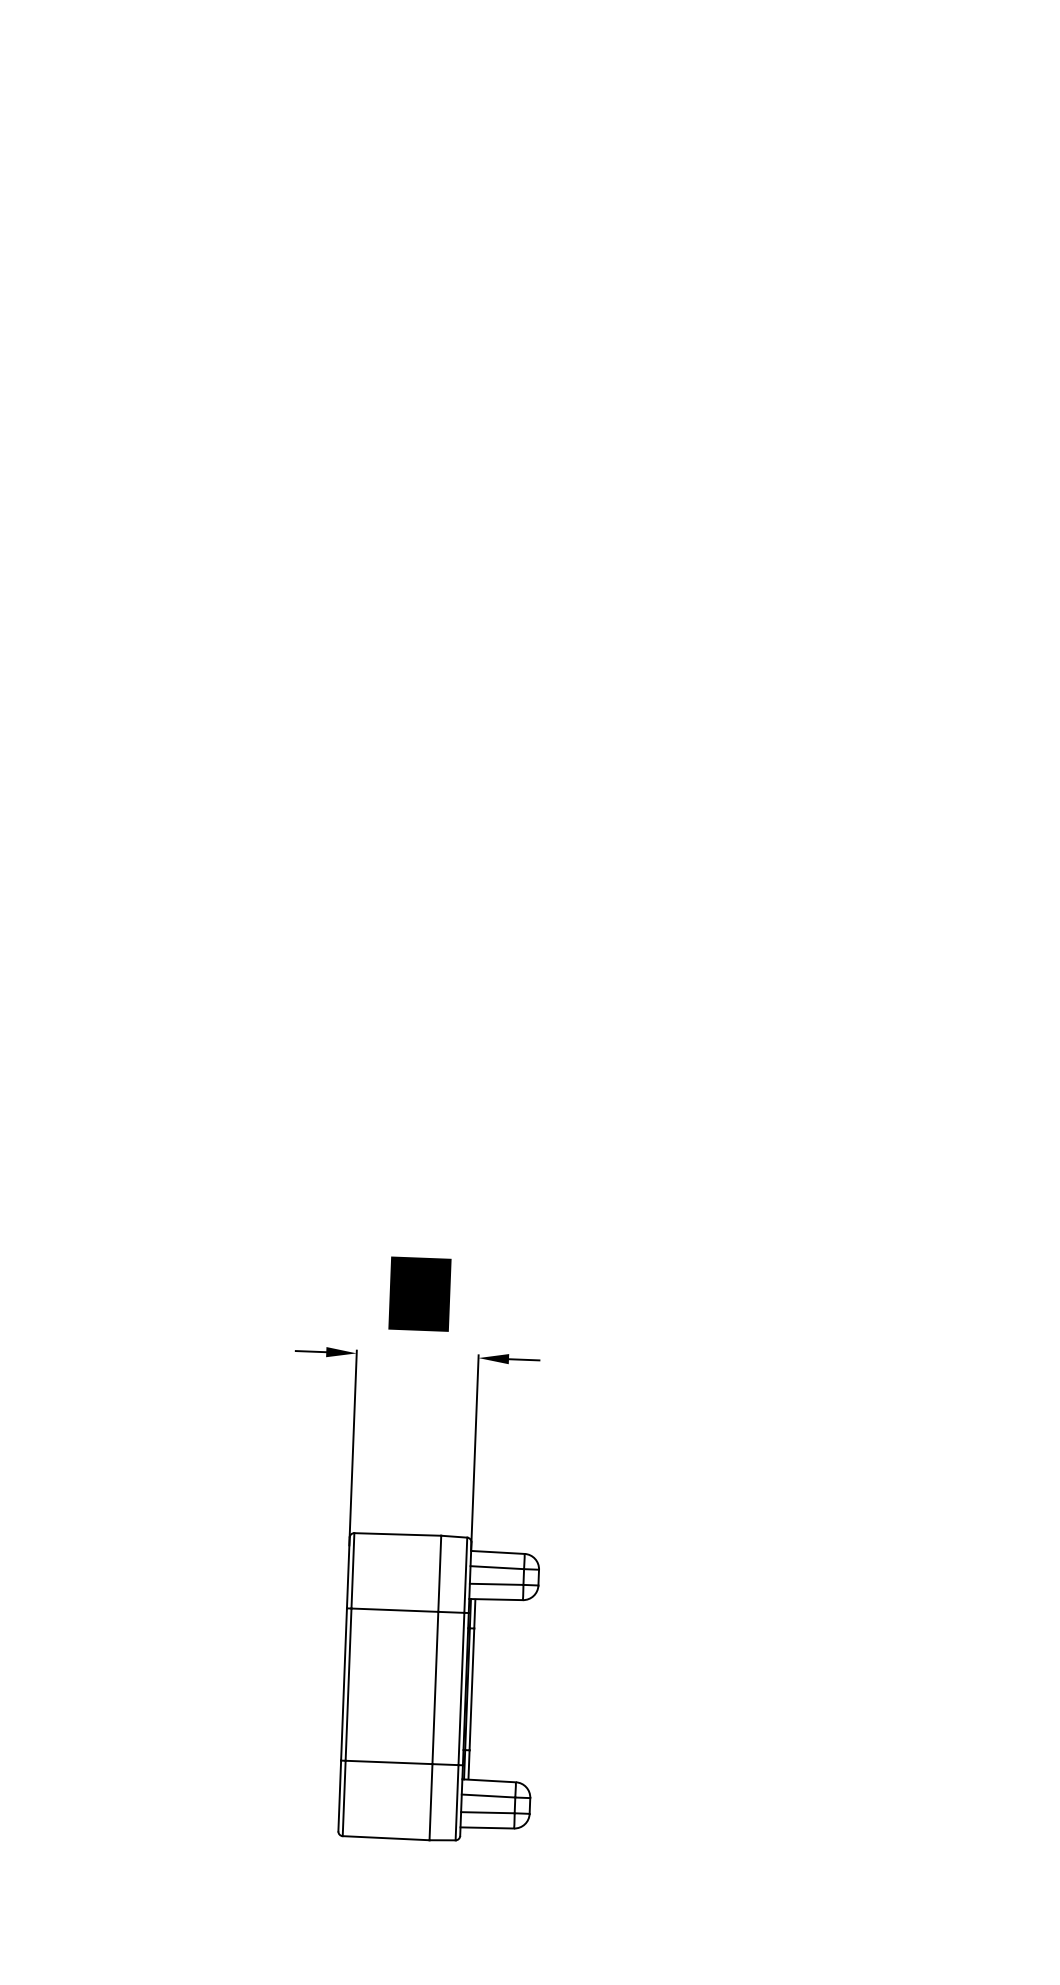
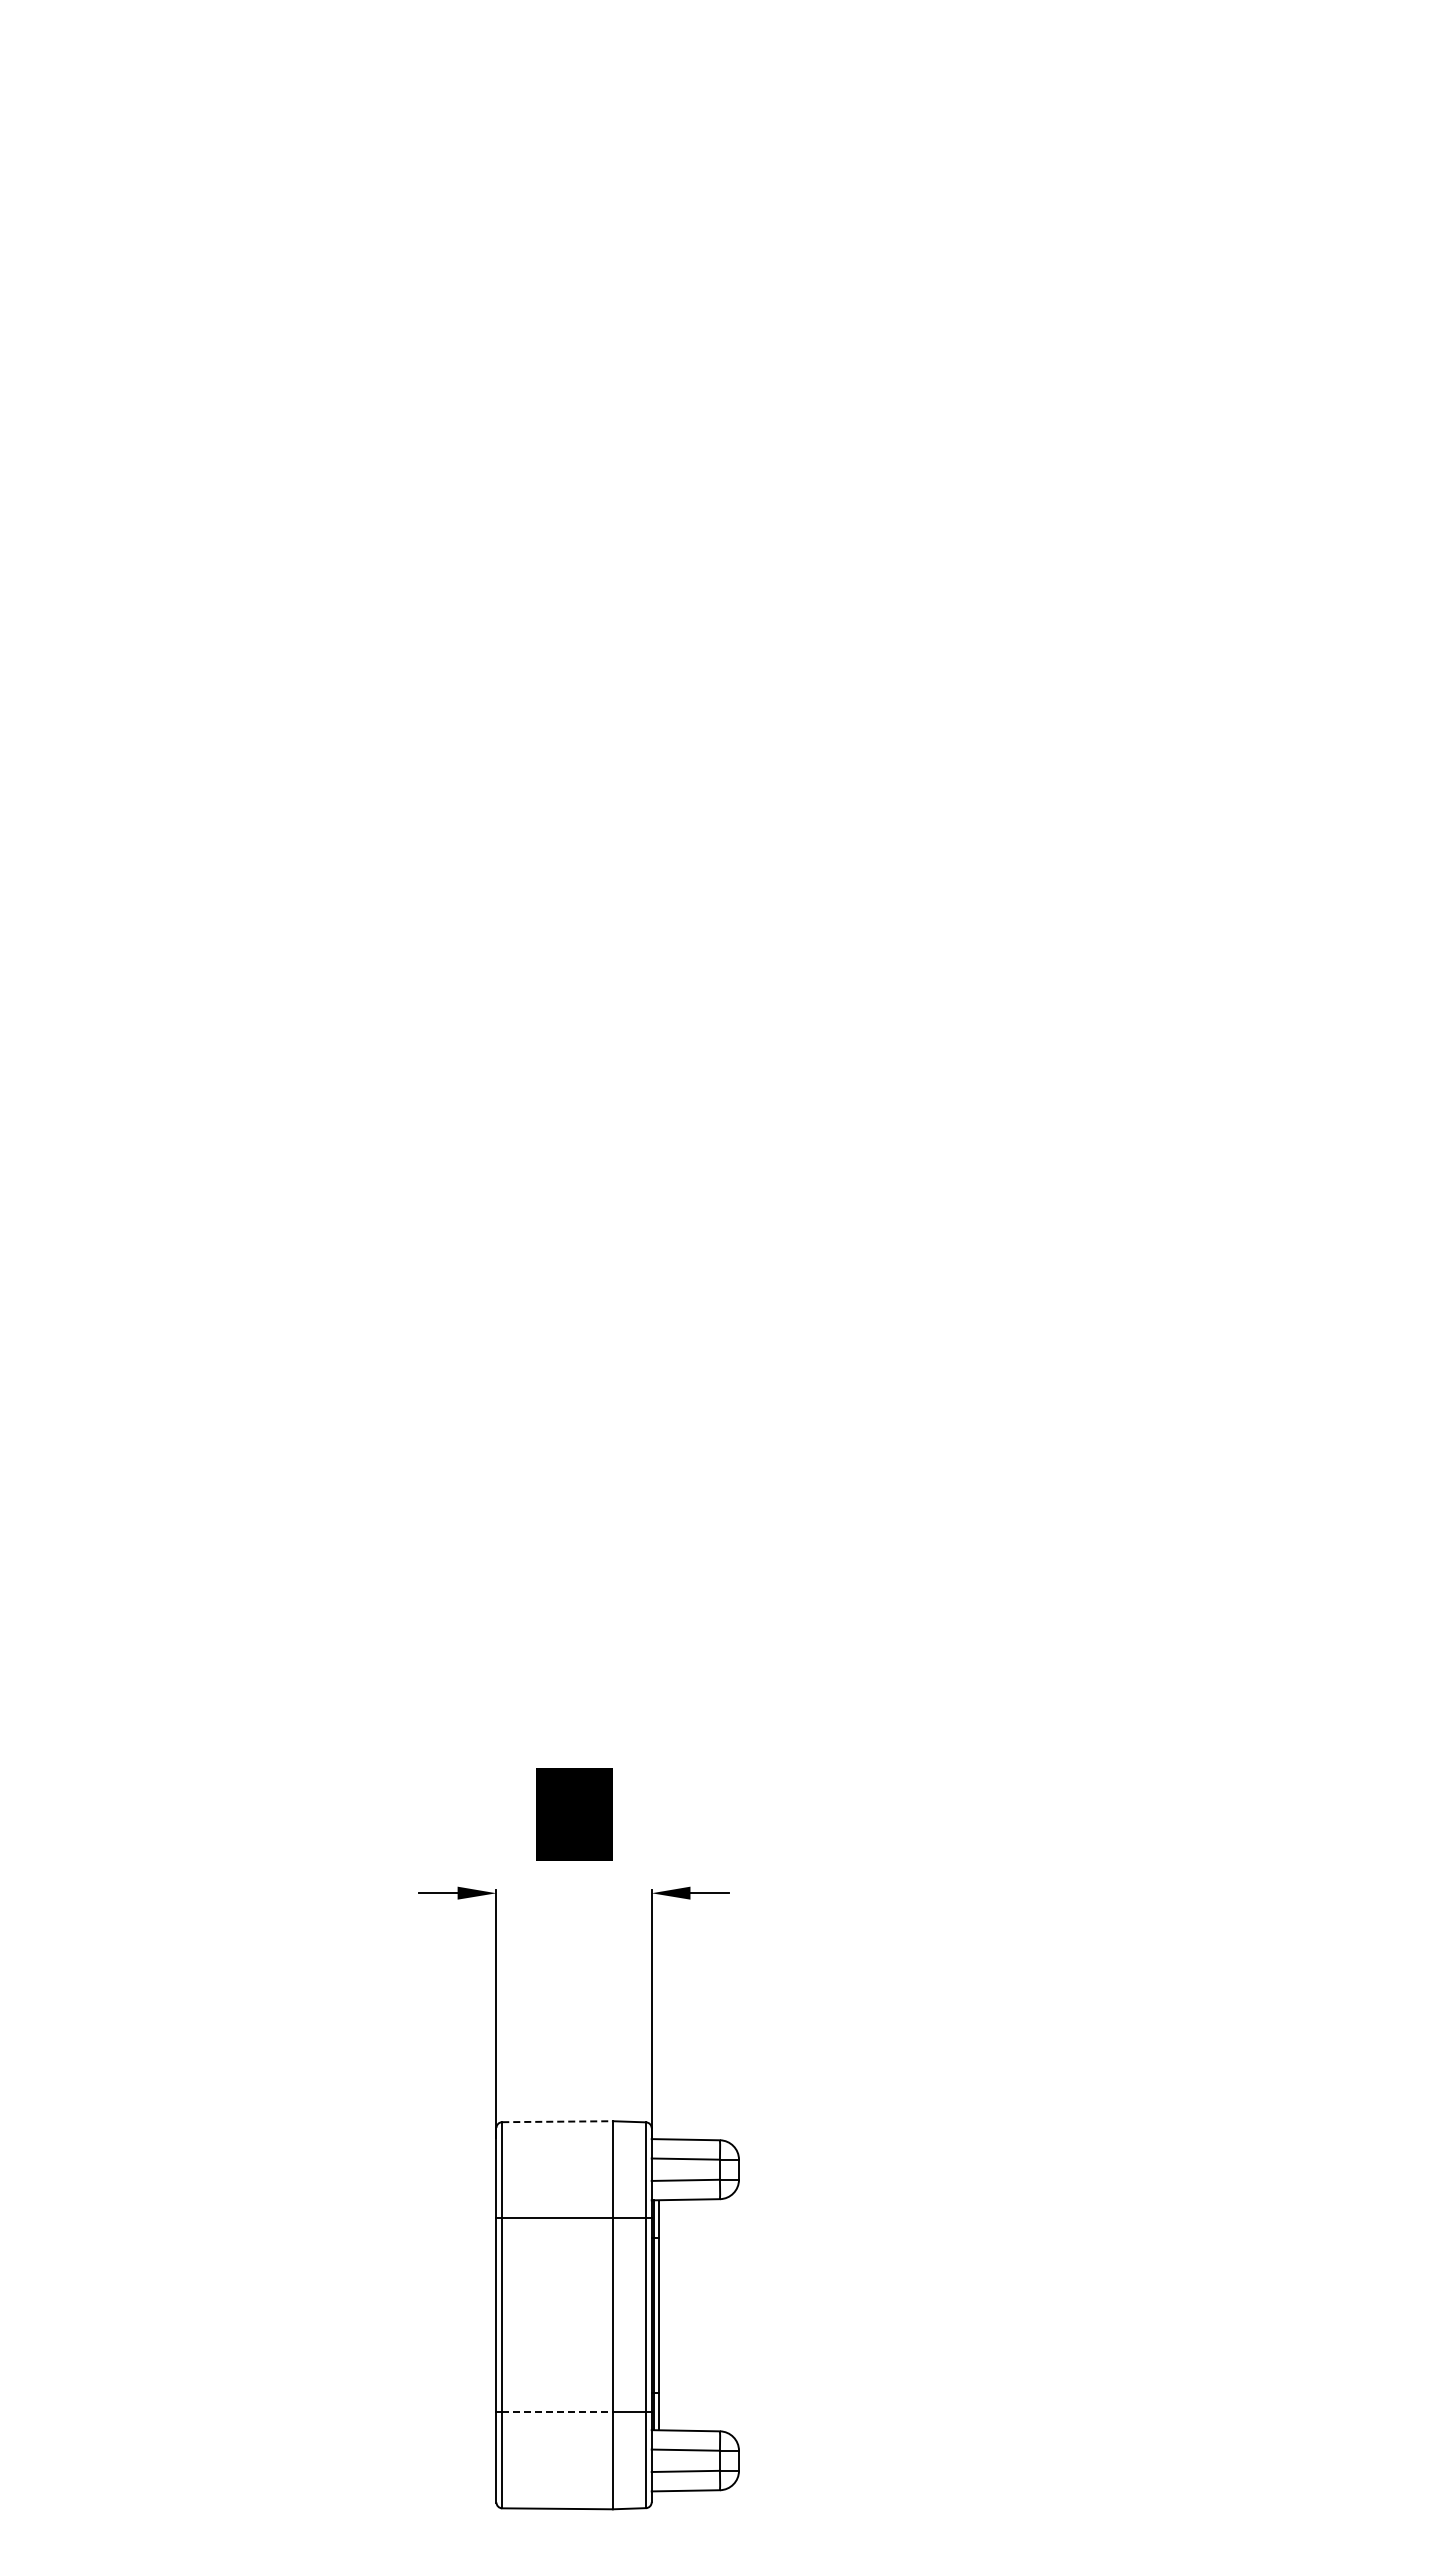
line: (398, 1534) -> (558, 2121), solid -> dashed
line: (389, 1762) -> (558, 2412), solid -> dashed

